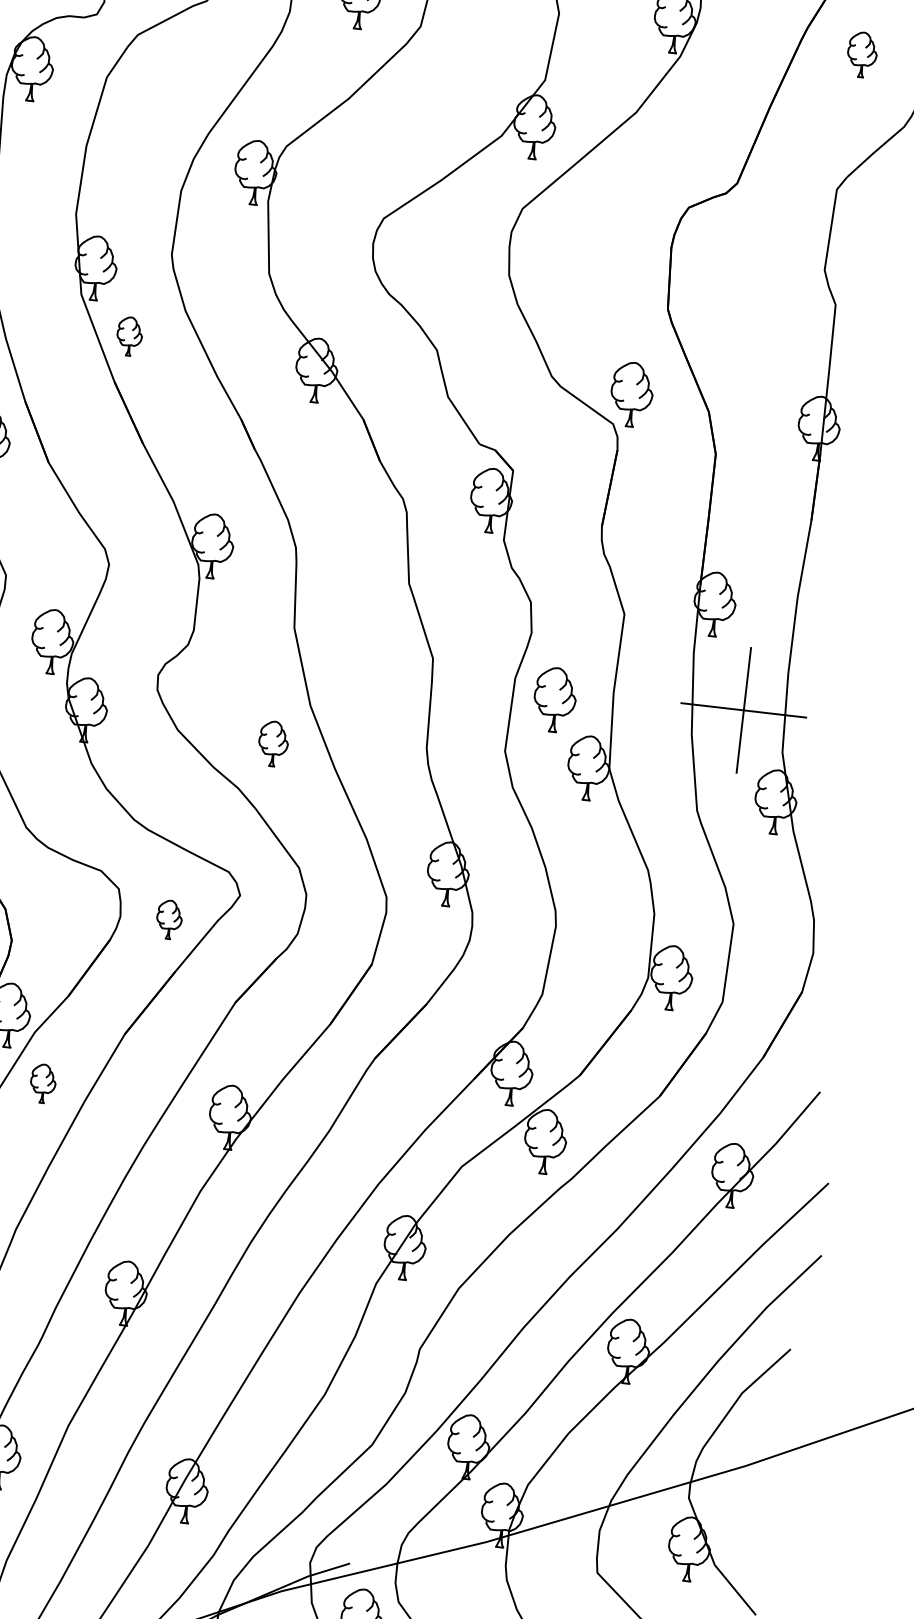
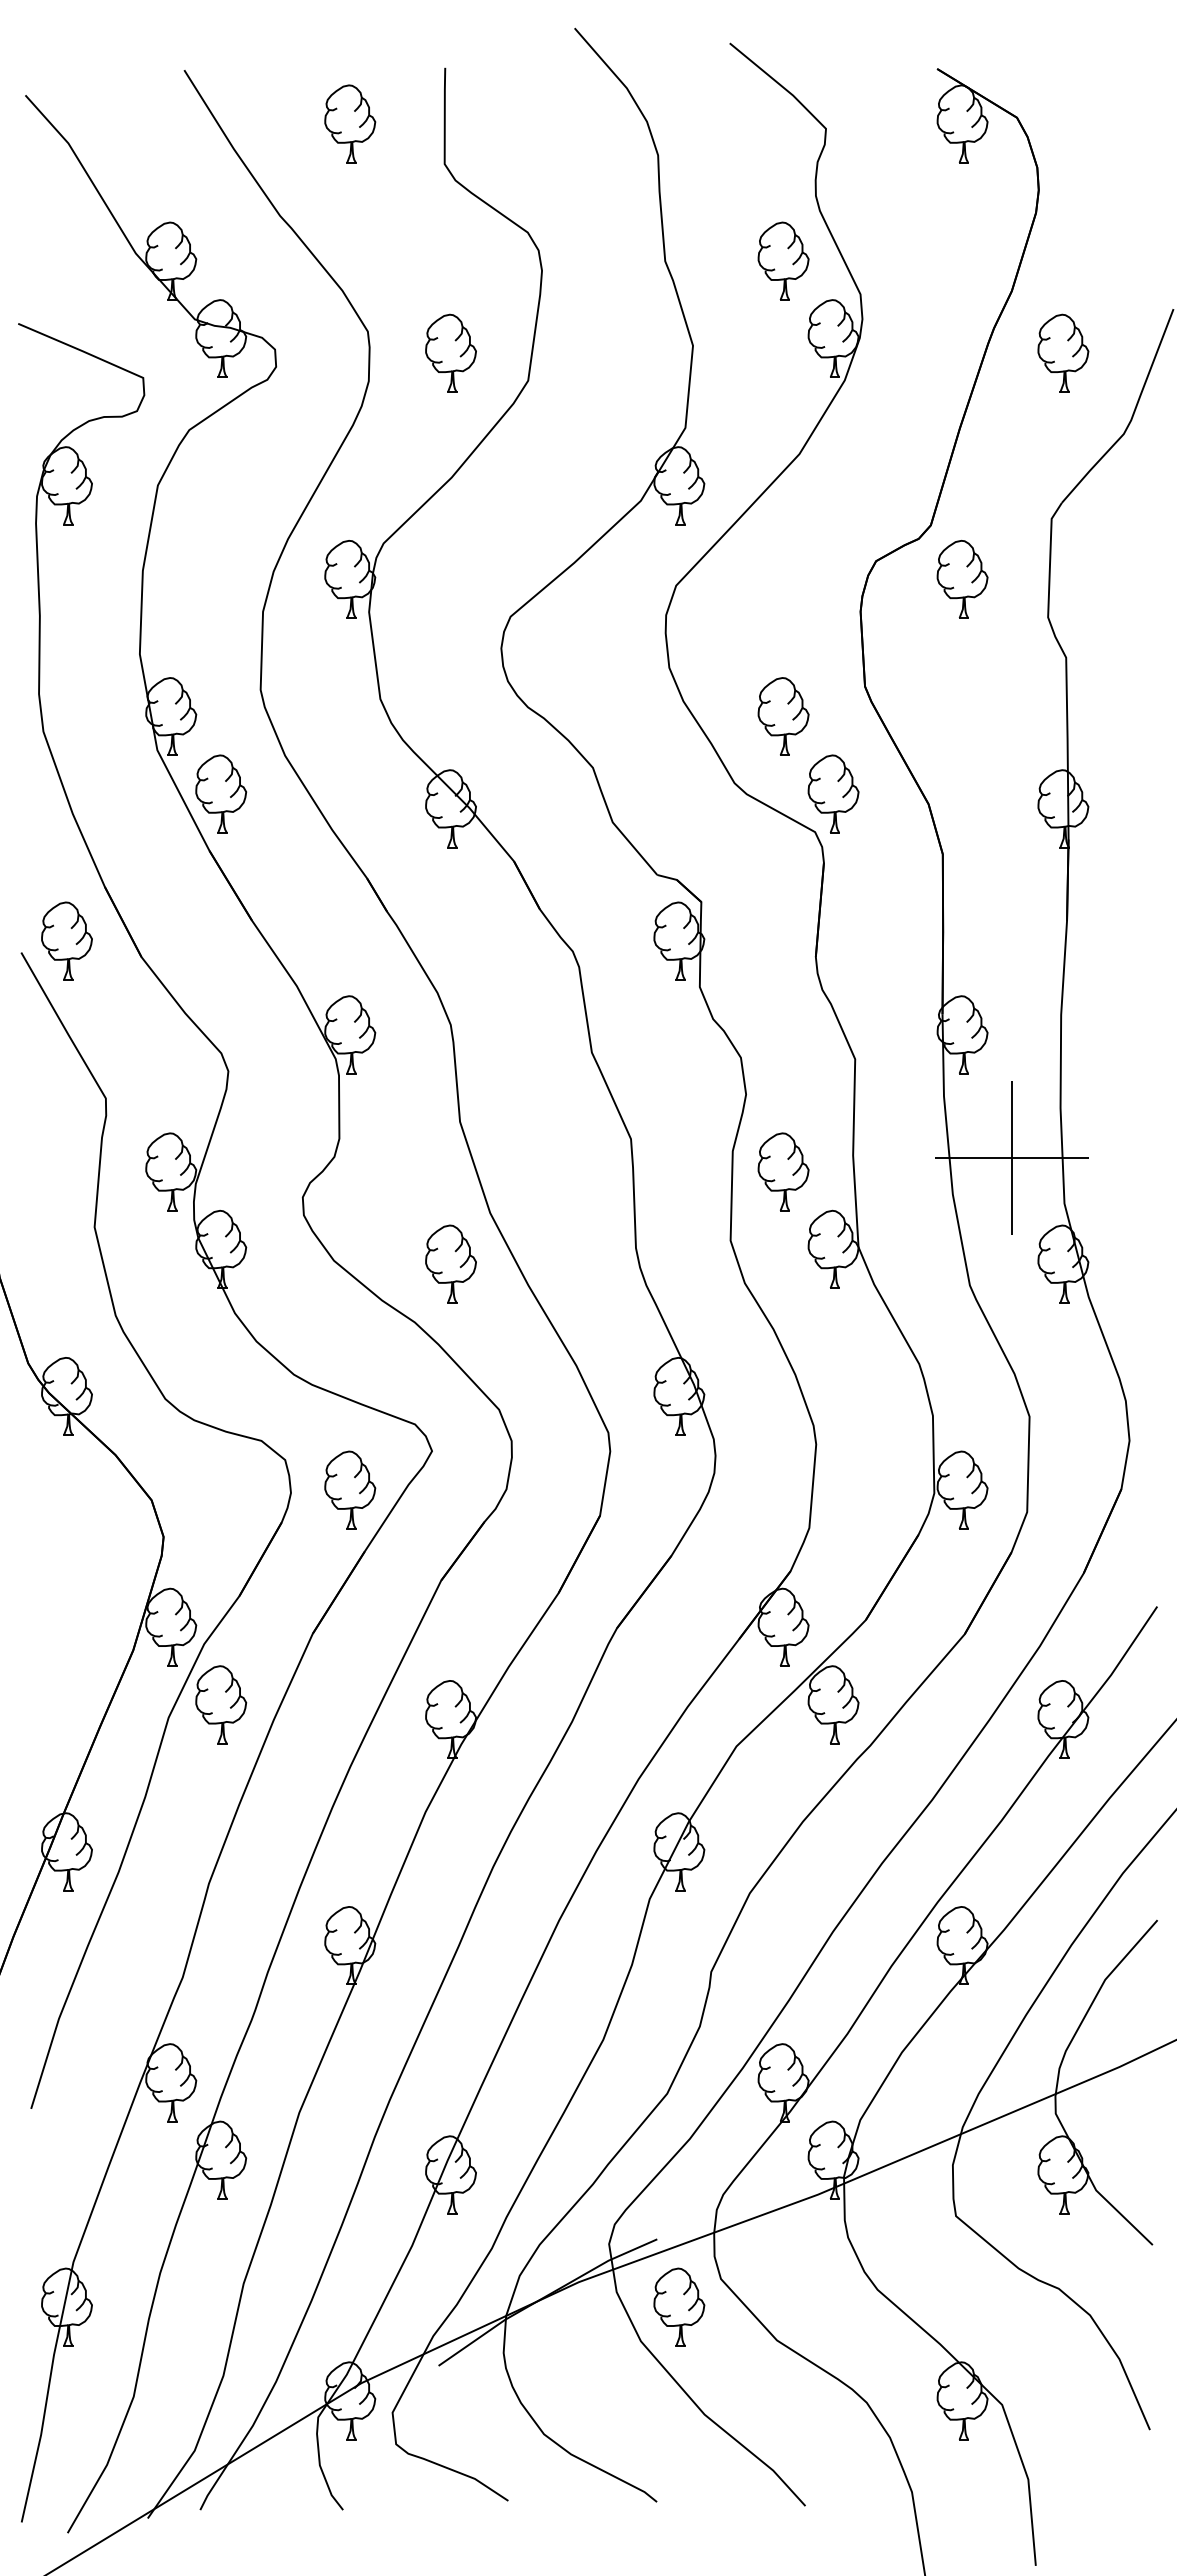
part: (862, 54) -> (1063, 352), size x1.43
part: (758, 230) -> (962, 579), added
part: (598, 326) -> (783, 716), added
part: (129, 336) -> (221, 793), size x1.67
part: (273, 743) -> (450, 1263), size x1.43
part: (169, 919) -> (350, 1489), size x1.67
part: (43, 1083) -> (221, 1704), size x1.67

